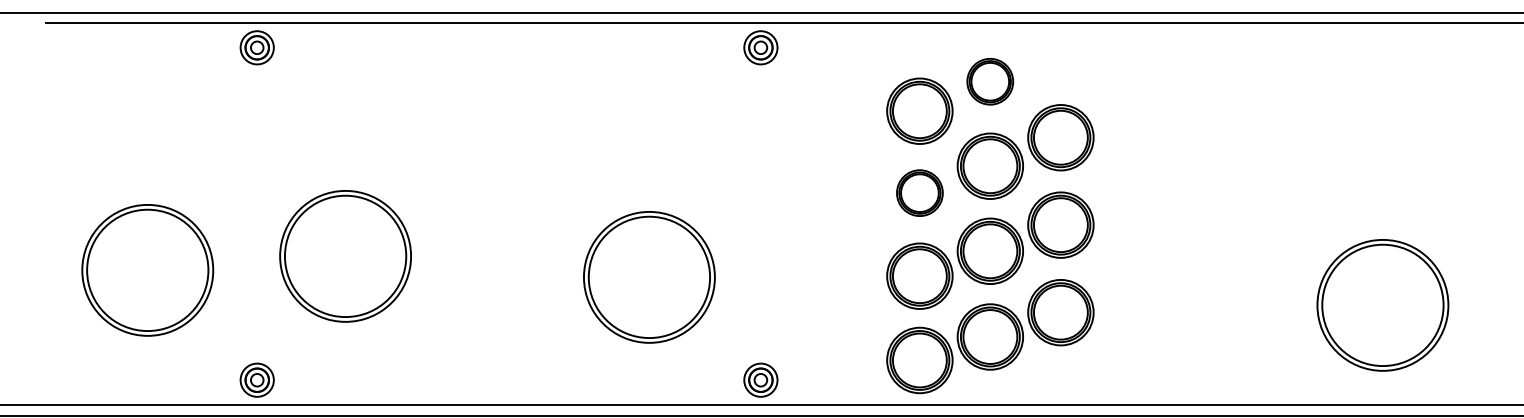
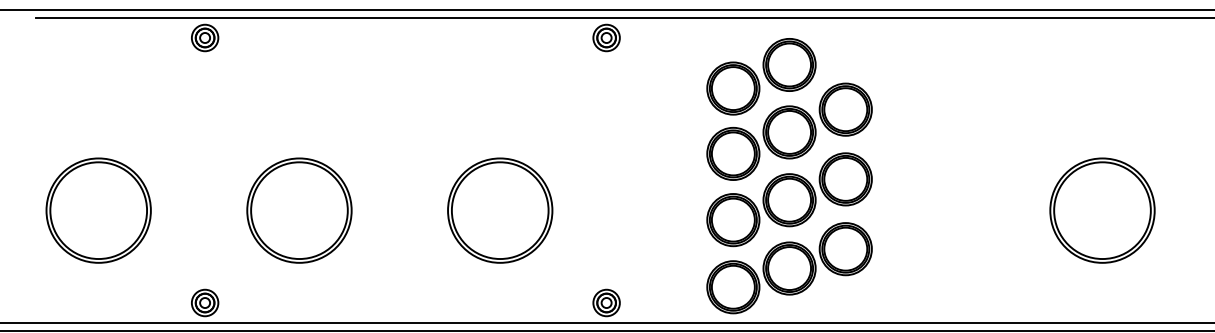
part: (989, 81) -> (788, 64), size x1.43
part: (919, 192) -> (733, 153), size x1.43
part: (345, 256) -> (299, 210), moved
part: (147, 270) -> (98, 210), moved
part: (649, 277) -> (500, 210), moved
part: (1382, 305) -> (1102, 210), moved

